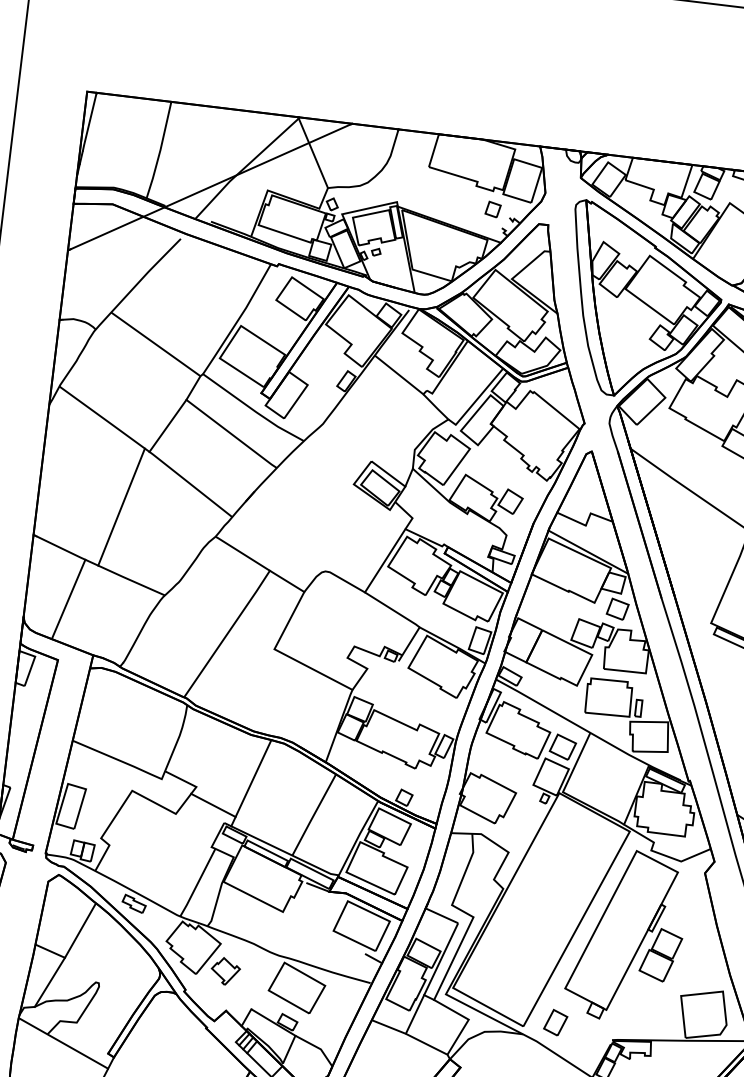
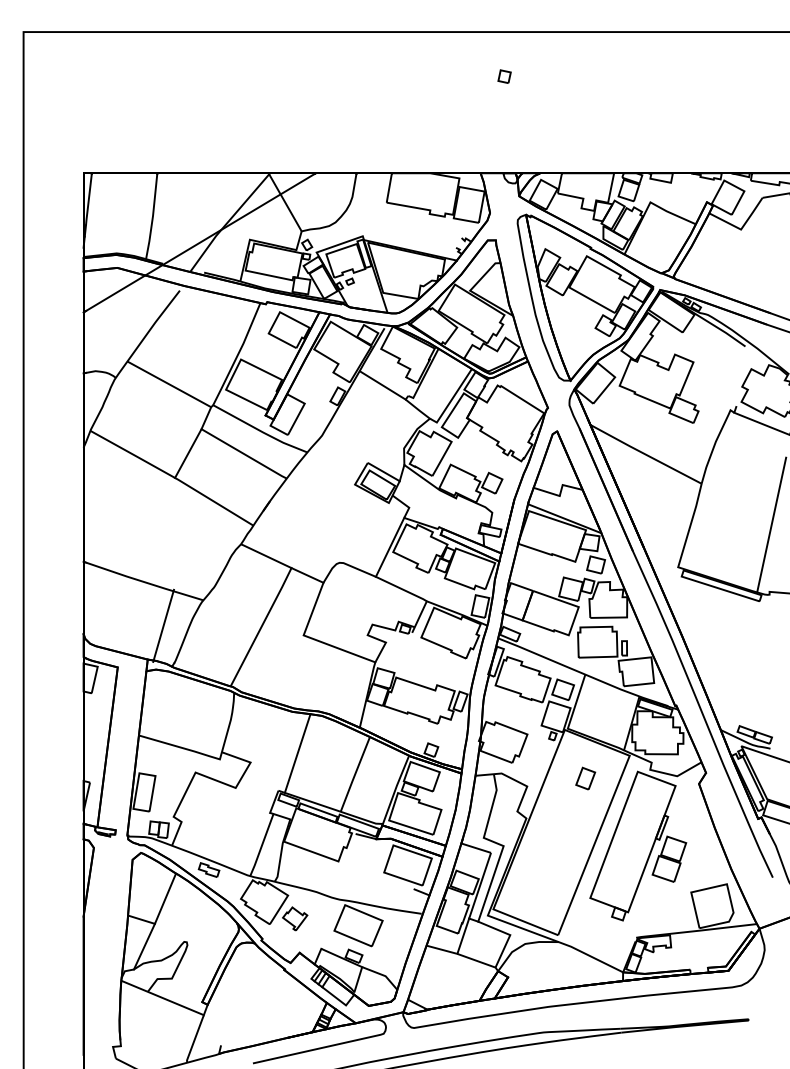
part: (493, 209) -> (504, 76), moved
line: (121, 506) -> (156, 528), removed
line: (68, 598) -> (163, 625), moved
line: (212, 805) -> (266, 776), removed
part: (555, 1022) -> (585, 778), moved

